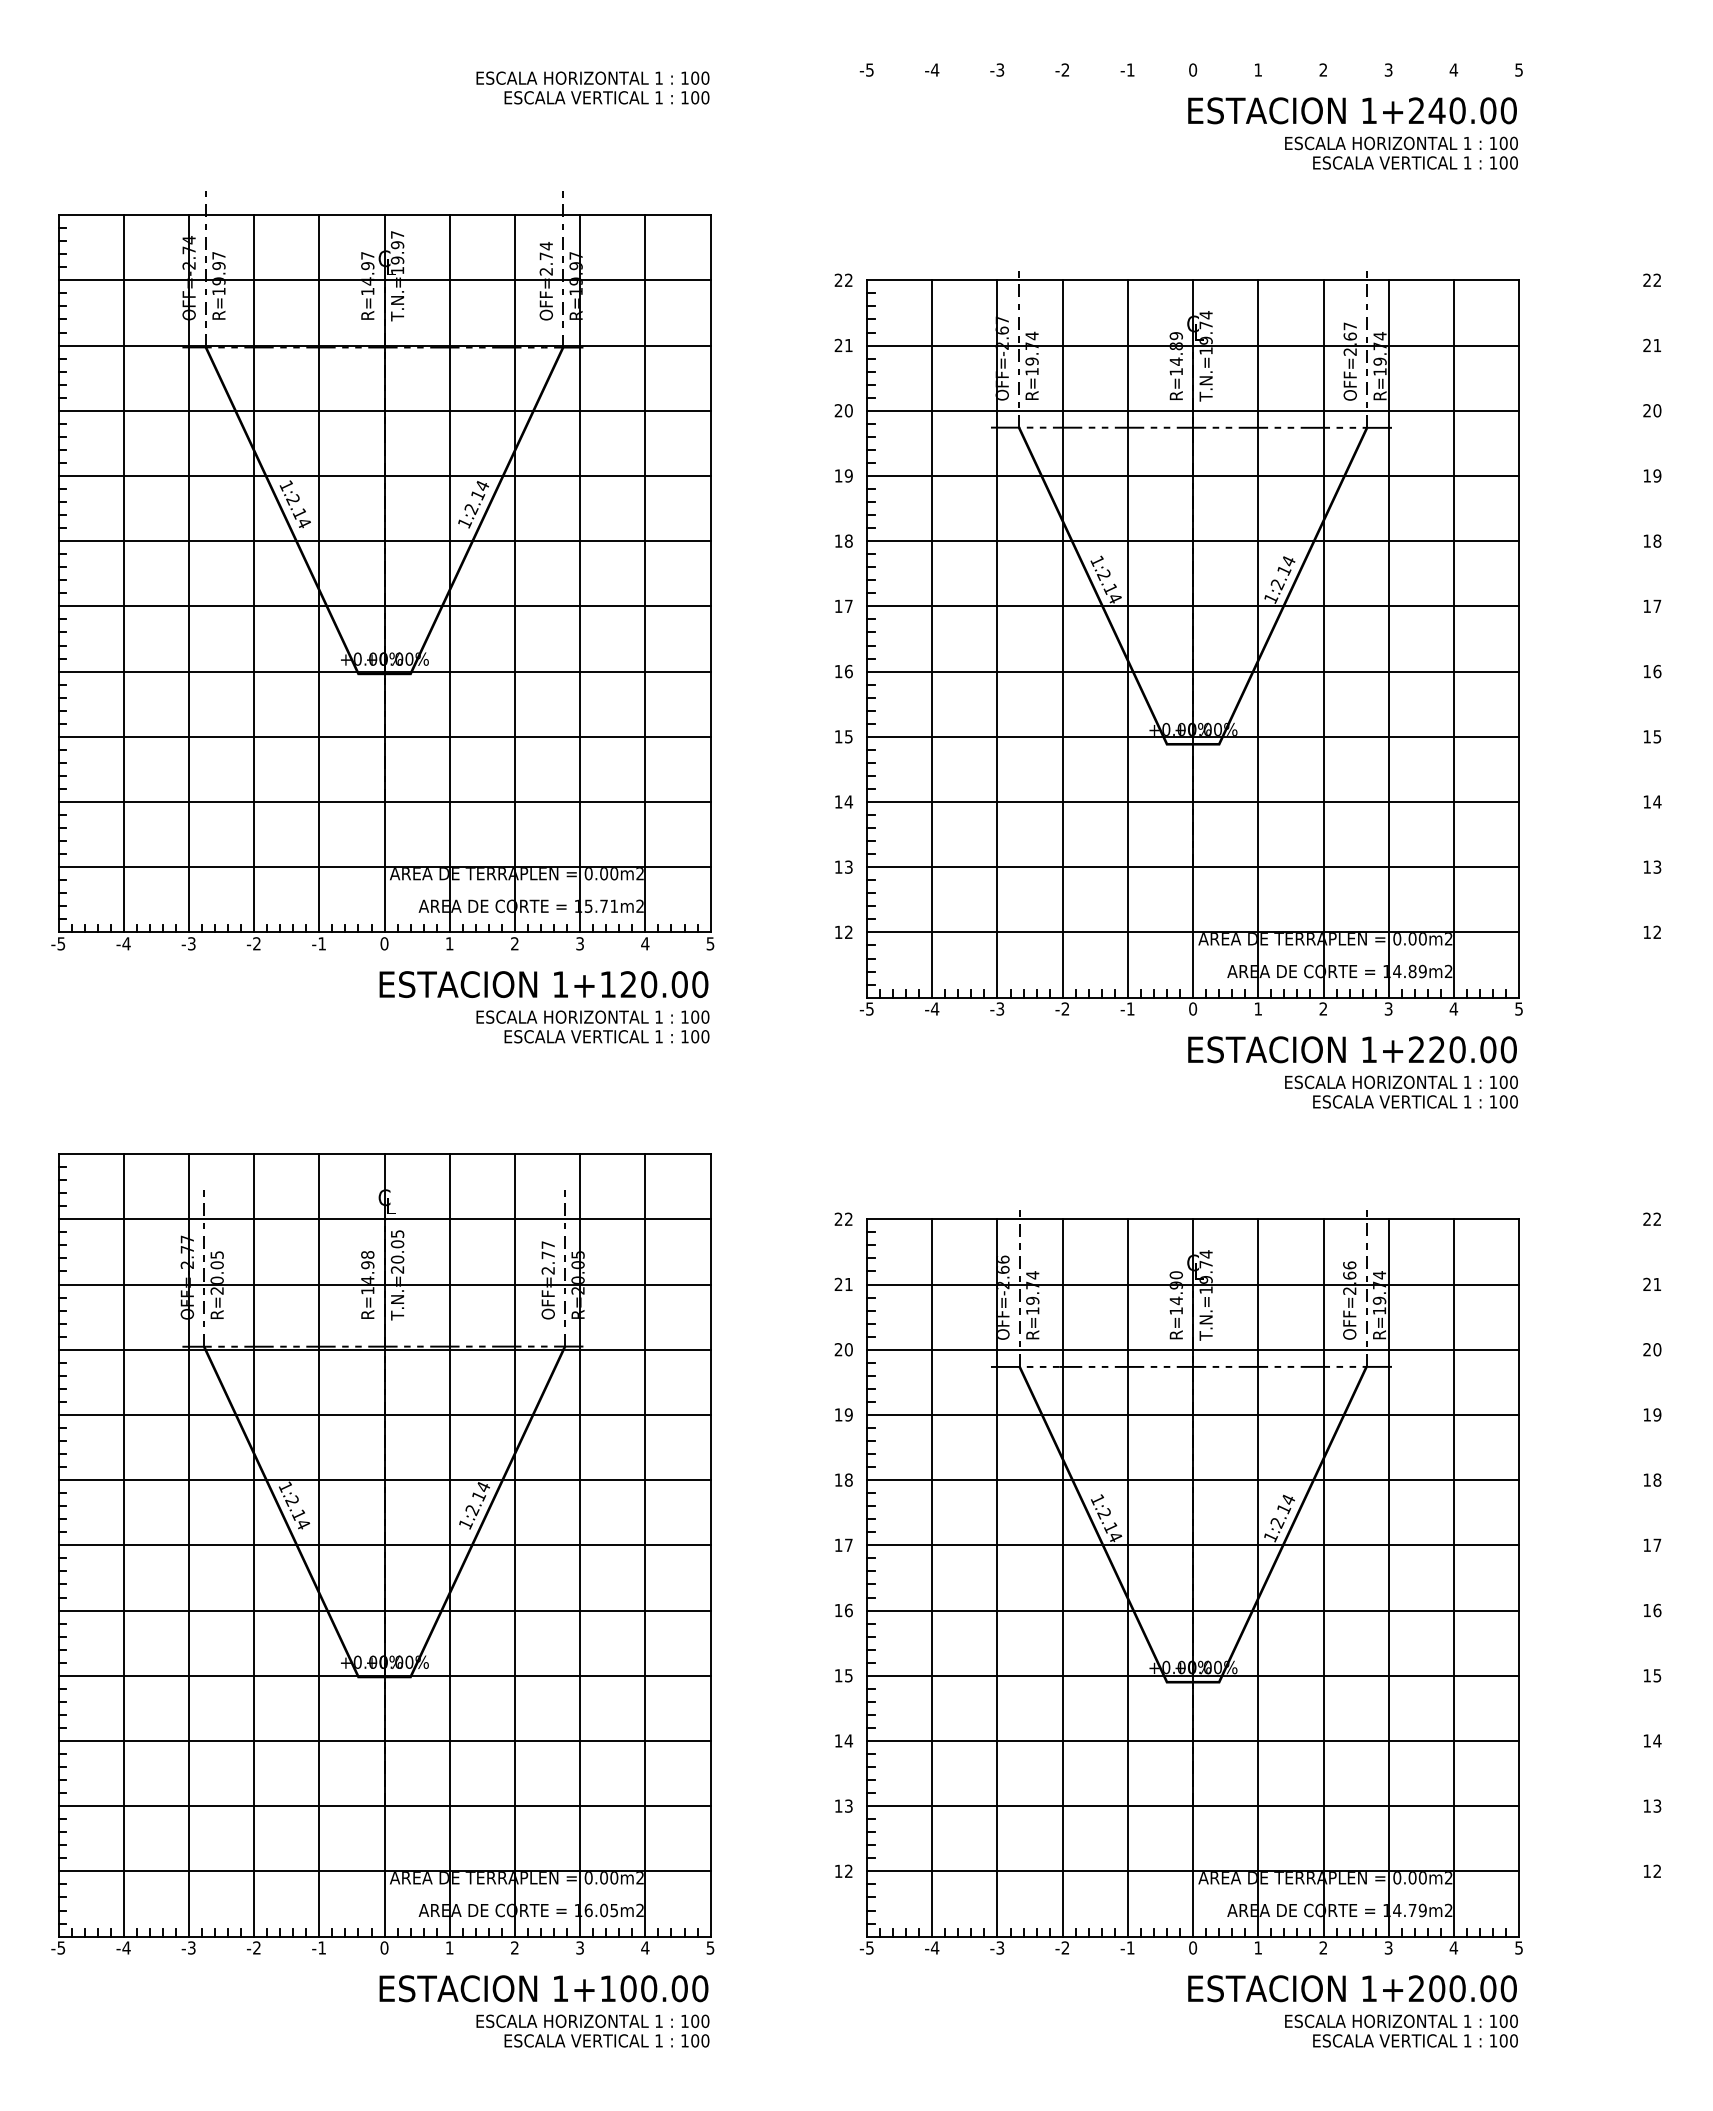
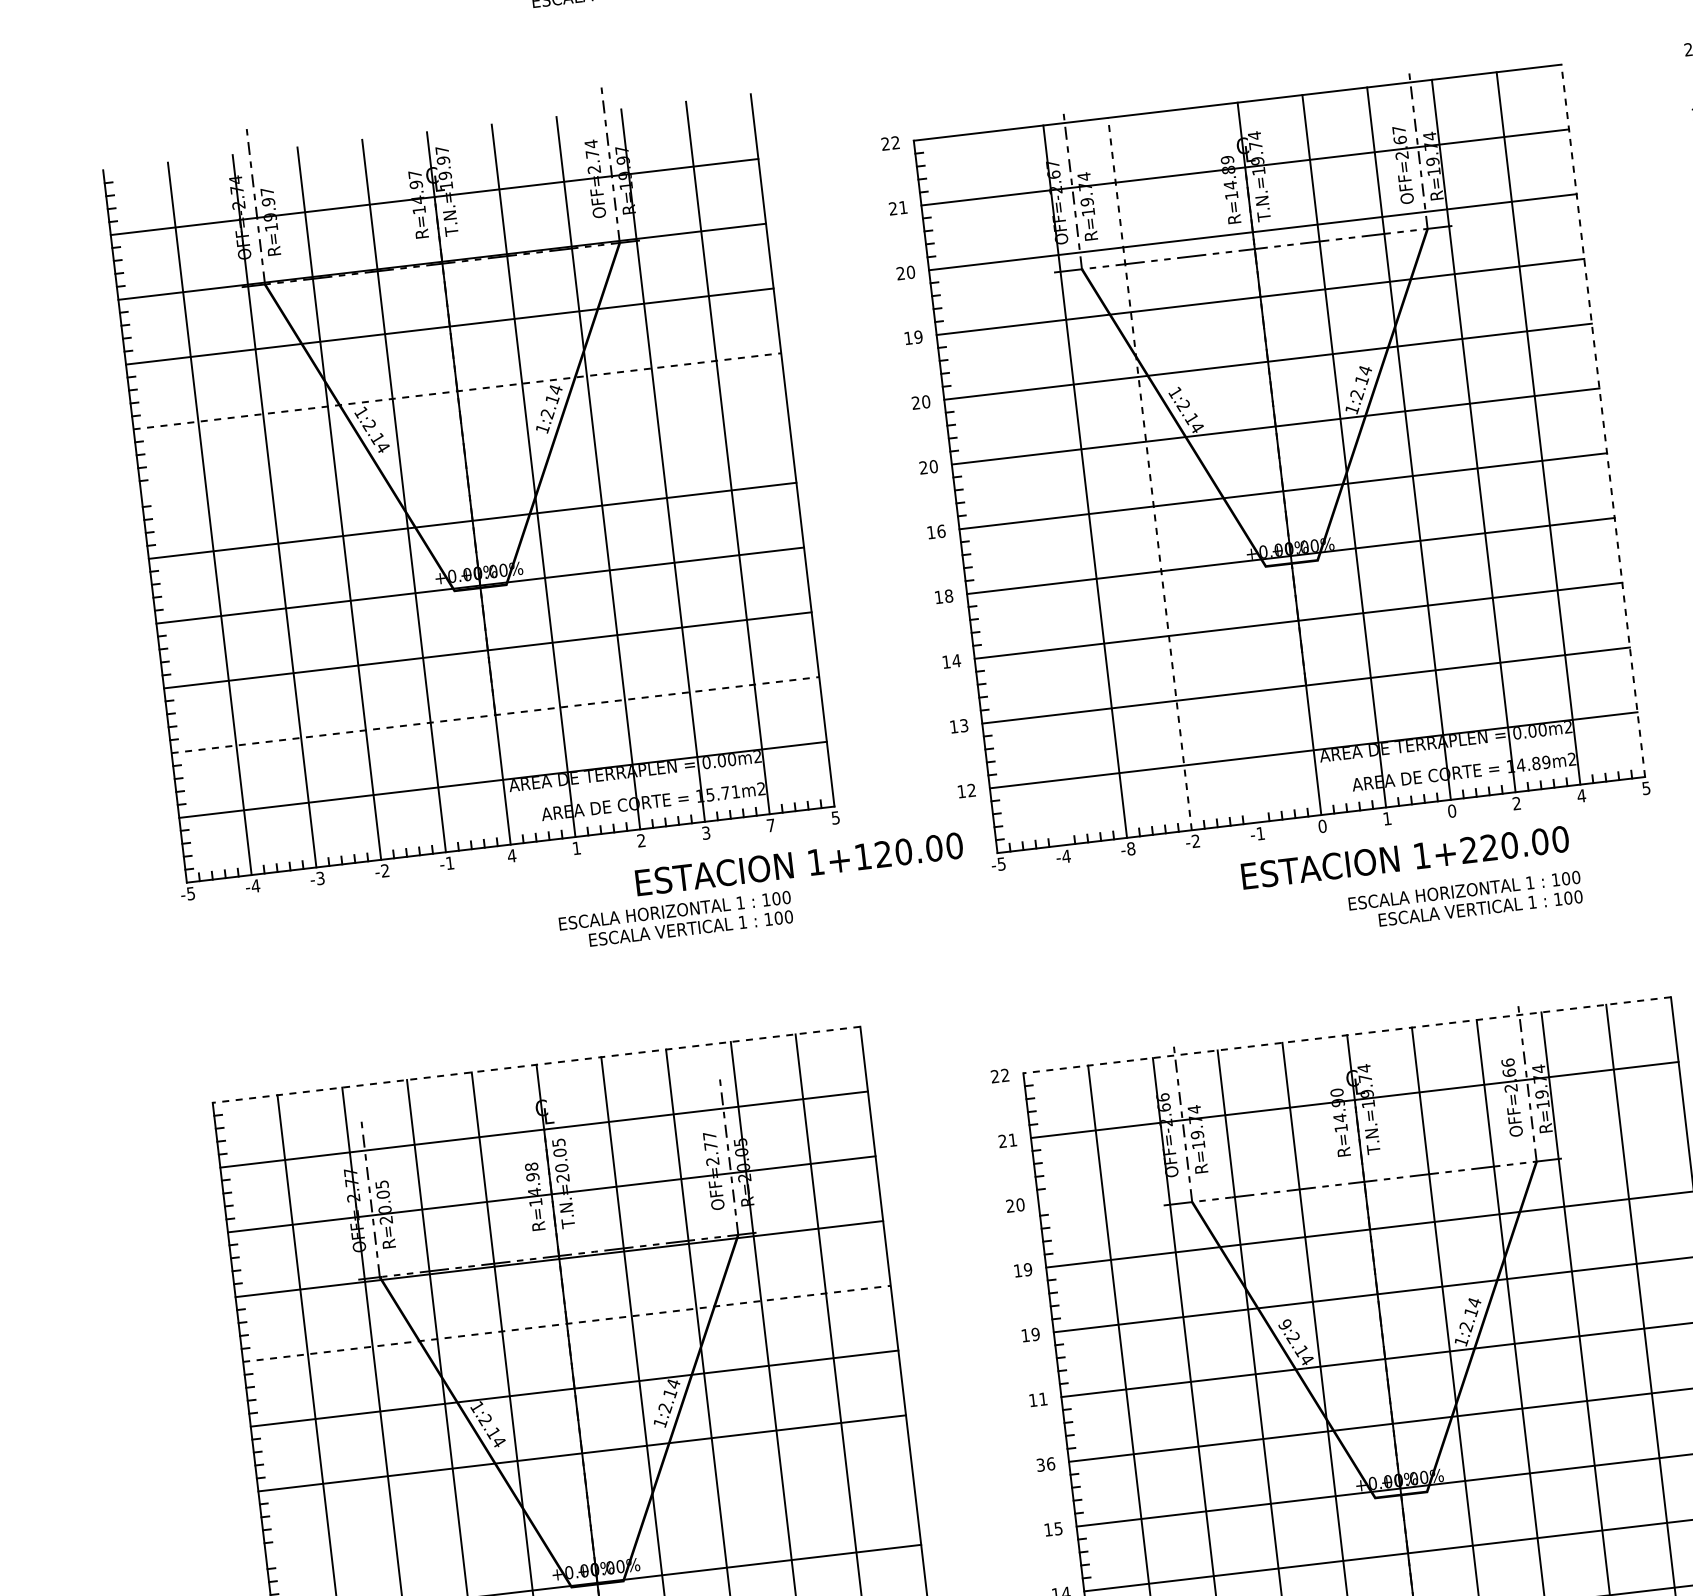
line: (384, 215) -> (426, 132), removed
line: (385, 475) -> (458, 390), solid -> dashed
text: (843, 540) -> (920, 401), 18 -> 20
line: (384, 541) -> (465, 456), removed
text: (843, 606) -> (928, 467), 17 -> 20
line: (932, 638) -> (1020, 488), removed
line: (1127, 638) -> (1214, 466), removed
line: (1062, 639) -> (1149, 474), solid -> dashed
line: (1519, 639) -> (1603, 421), solid -> dashed
text: (848, 736) -> (948, 595), 15 -> 18
line: (385, 802) -> (496, 715), solid -> dashed
text: (384, 943) -> (511, 855), 0 -> 4
text: (645, 943) -> (771, 825), 4 -> 7
text: (543, 984) -> (798, 864), moved
text: (1000, 1008) -> (1131, 848), -3 -> -8
text: (1323, 1008) -> (1452, 810), 2 -> 0
text: (1388, 1008) -> (1516, 803), 3 -> 2
text: (592, 1026) -> (675, 919), moved
text: (1352, 1049) -> (1405, 857), moved
text: (1401, 1091) -> (1465, 899), moved
line: (384, 1154) -> (536, 1065), solid -> dashed
line: (1192, 1219) -> (1346, 1035), solid -> dashed
line: (1193, 1349) -> (1362, 1164), removed
line: (385, 1414) -> (567, 1323), solid -> dashed
text: (848, 1479) -> (1035, 1333), 18 -> 19
text: (1097, 1499) -> (1284, 1324), 1:2.14 -> 9:2.14
text: (848, 1544) -> (1042, 1398), 17 -> 11
line: (384, 1610) -> (589, 1518), removed
text: (838, 1610) -> (1040, 1465), 16 -> 36

